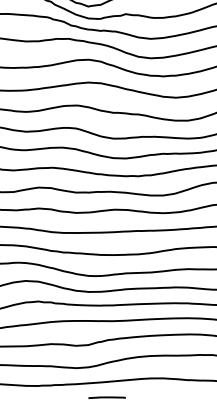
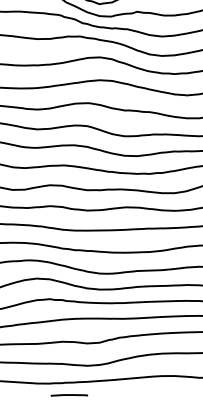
line: (106, 397) -> (68, 395), moved

